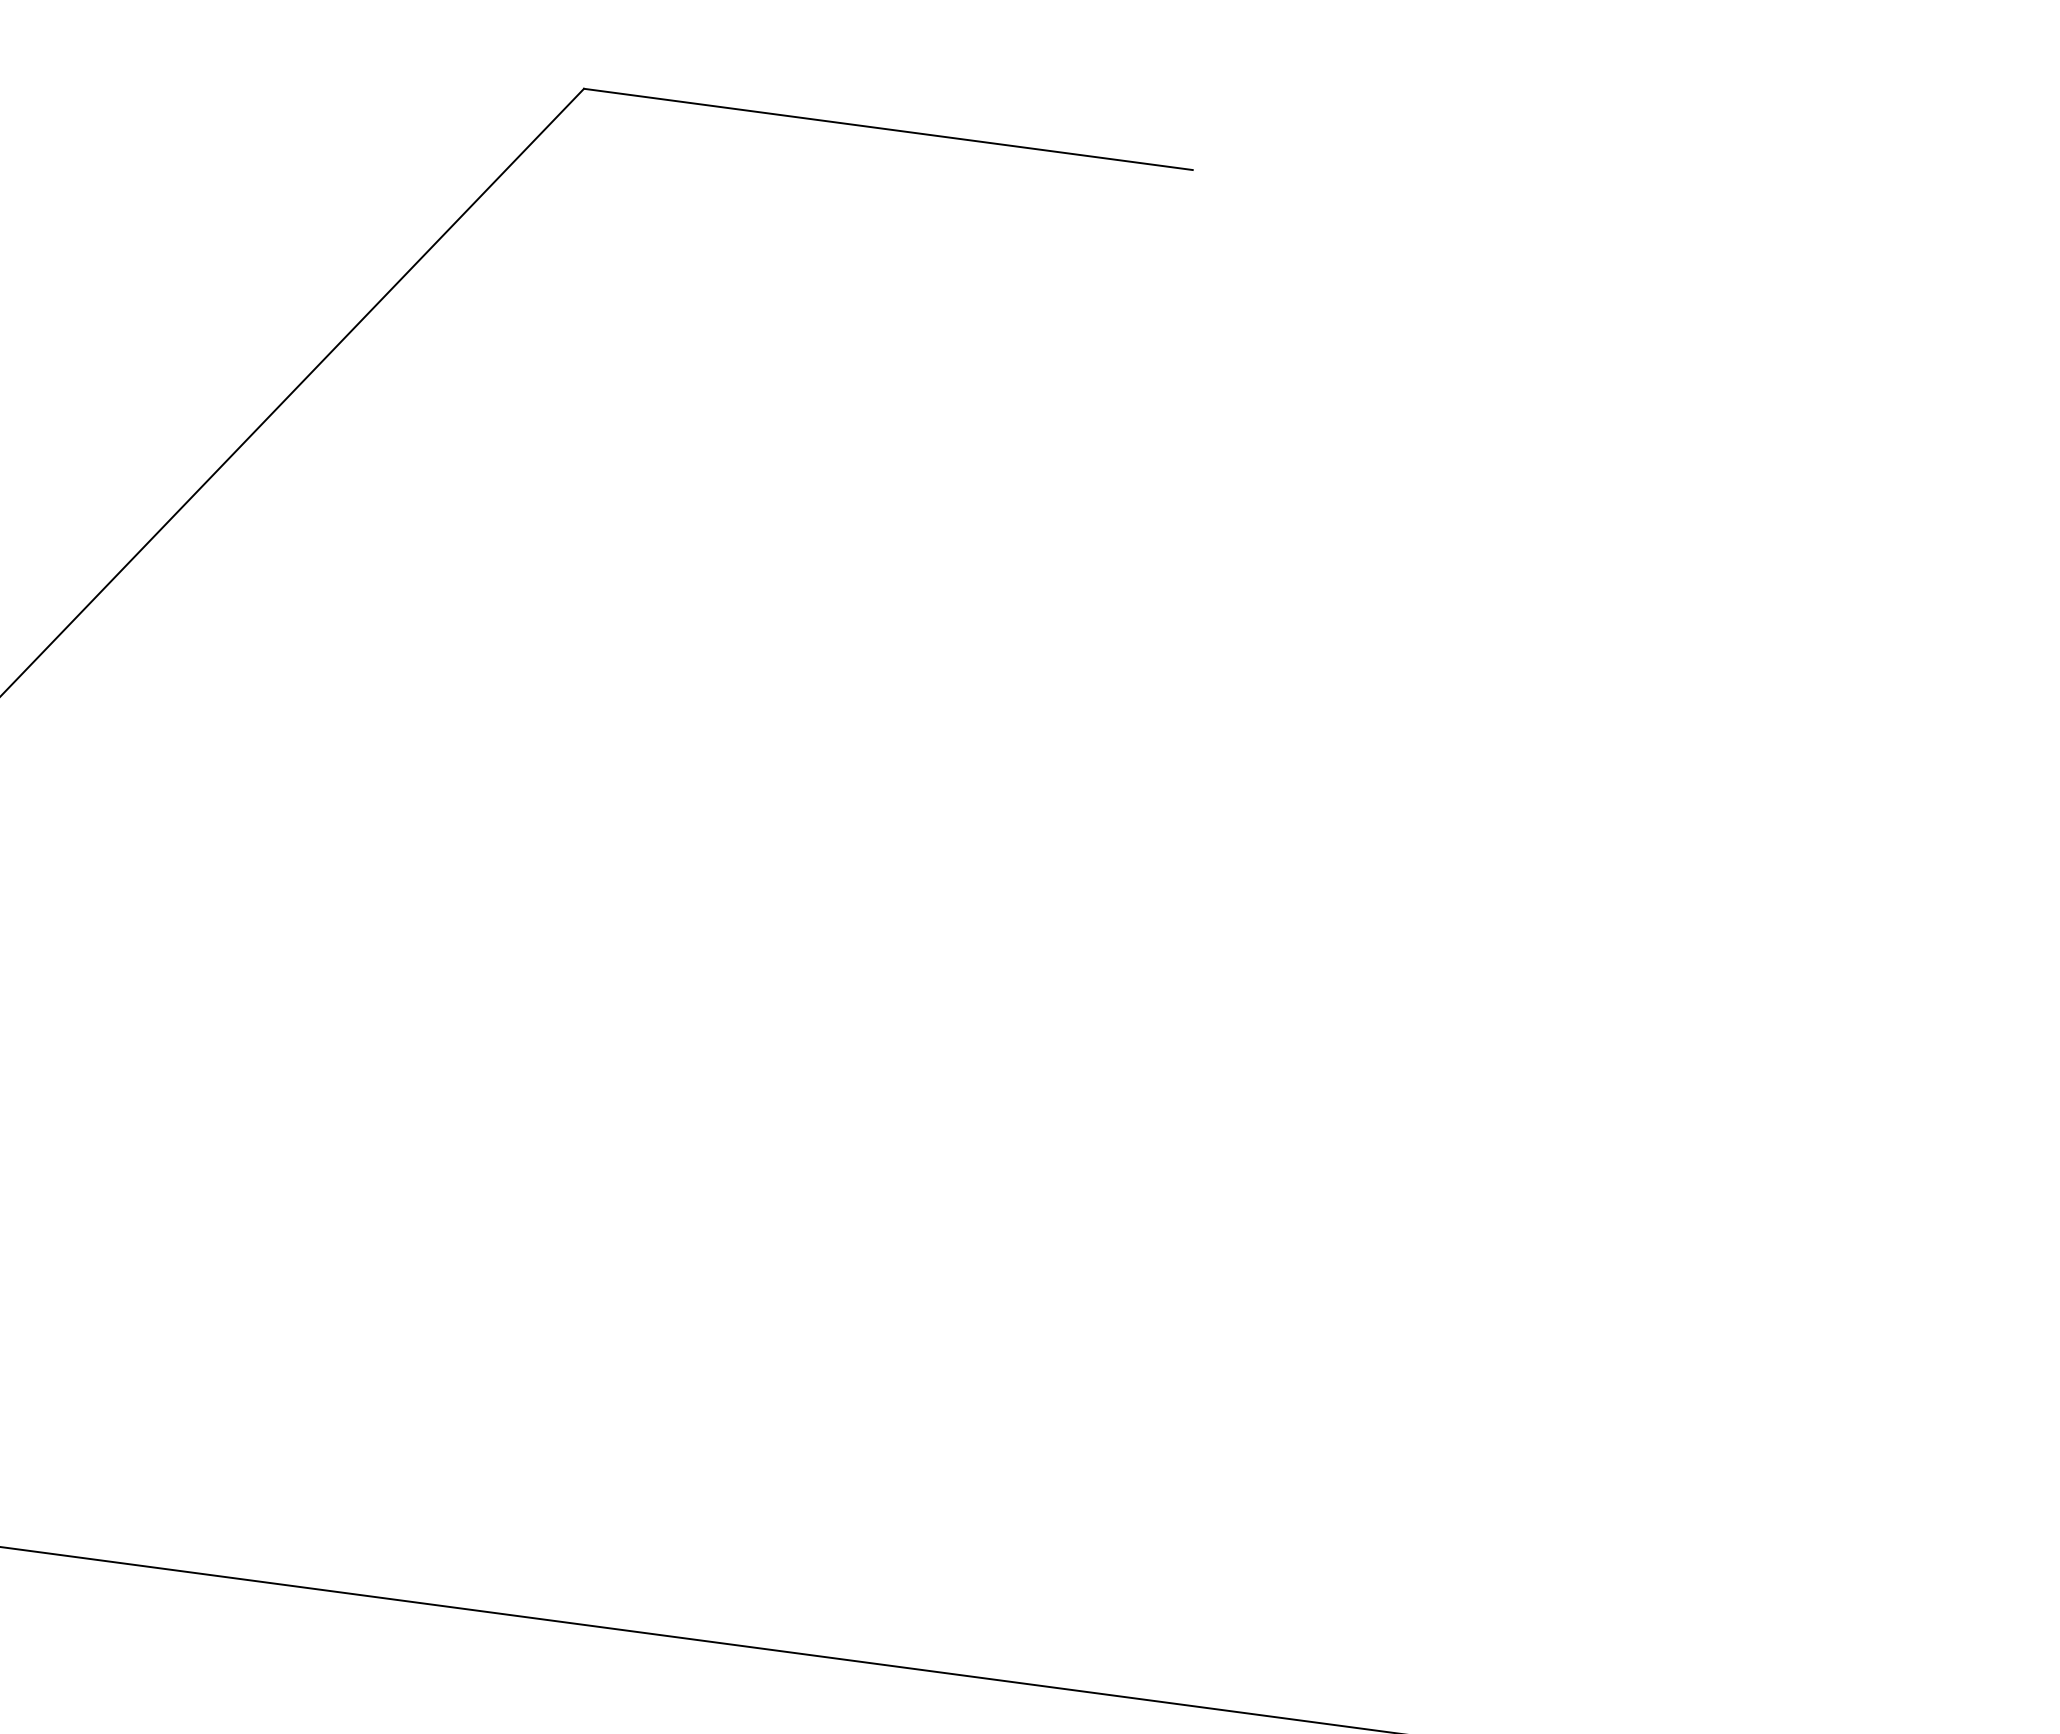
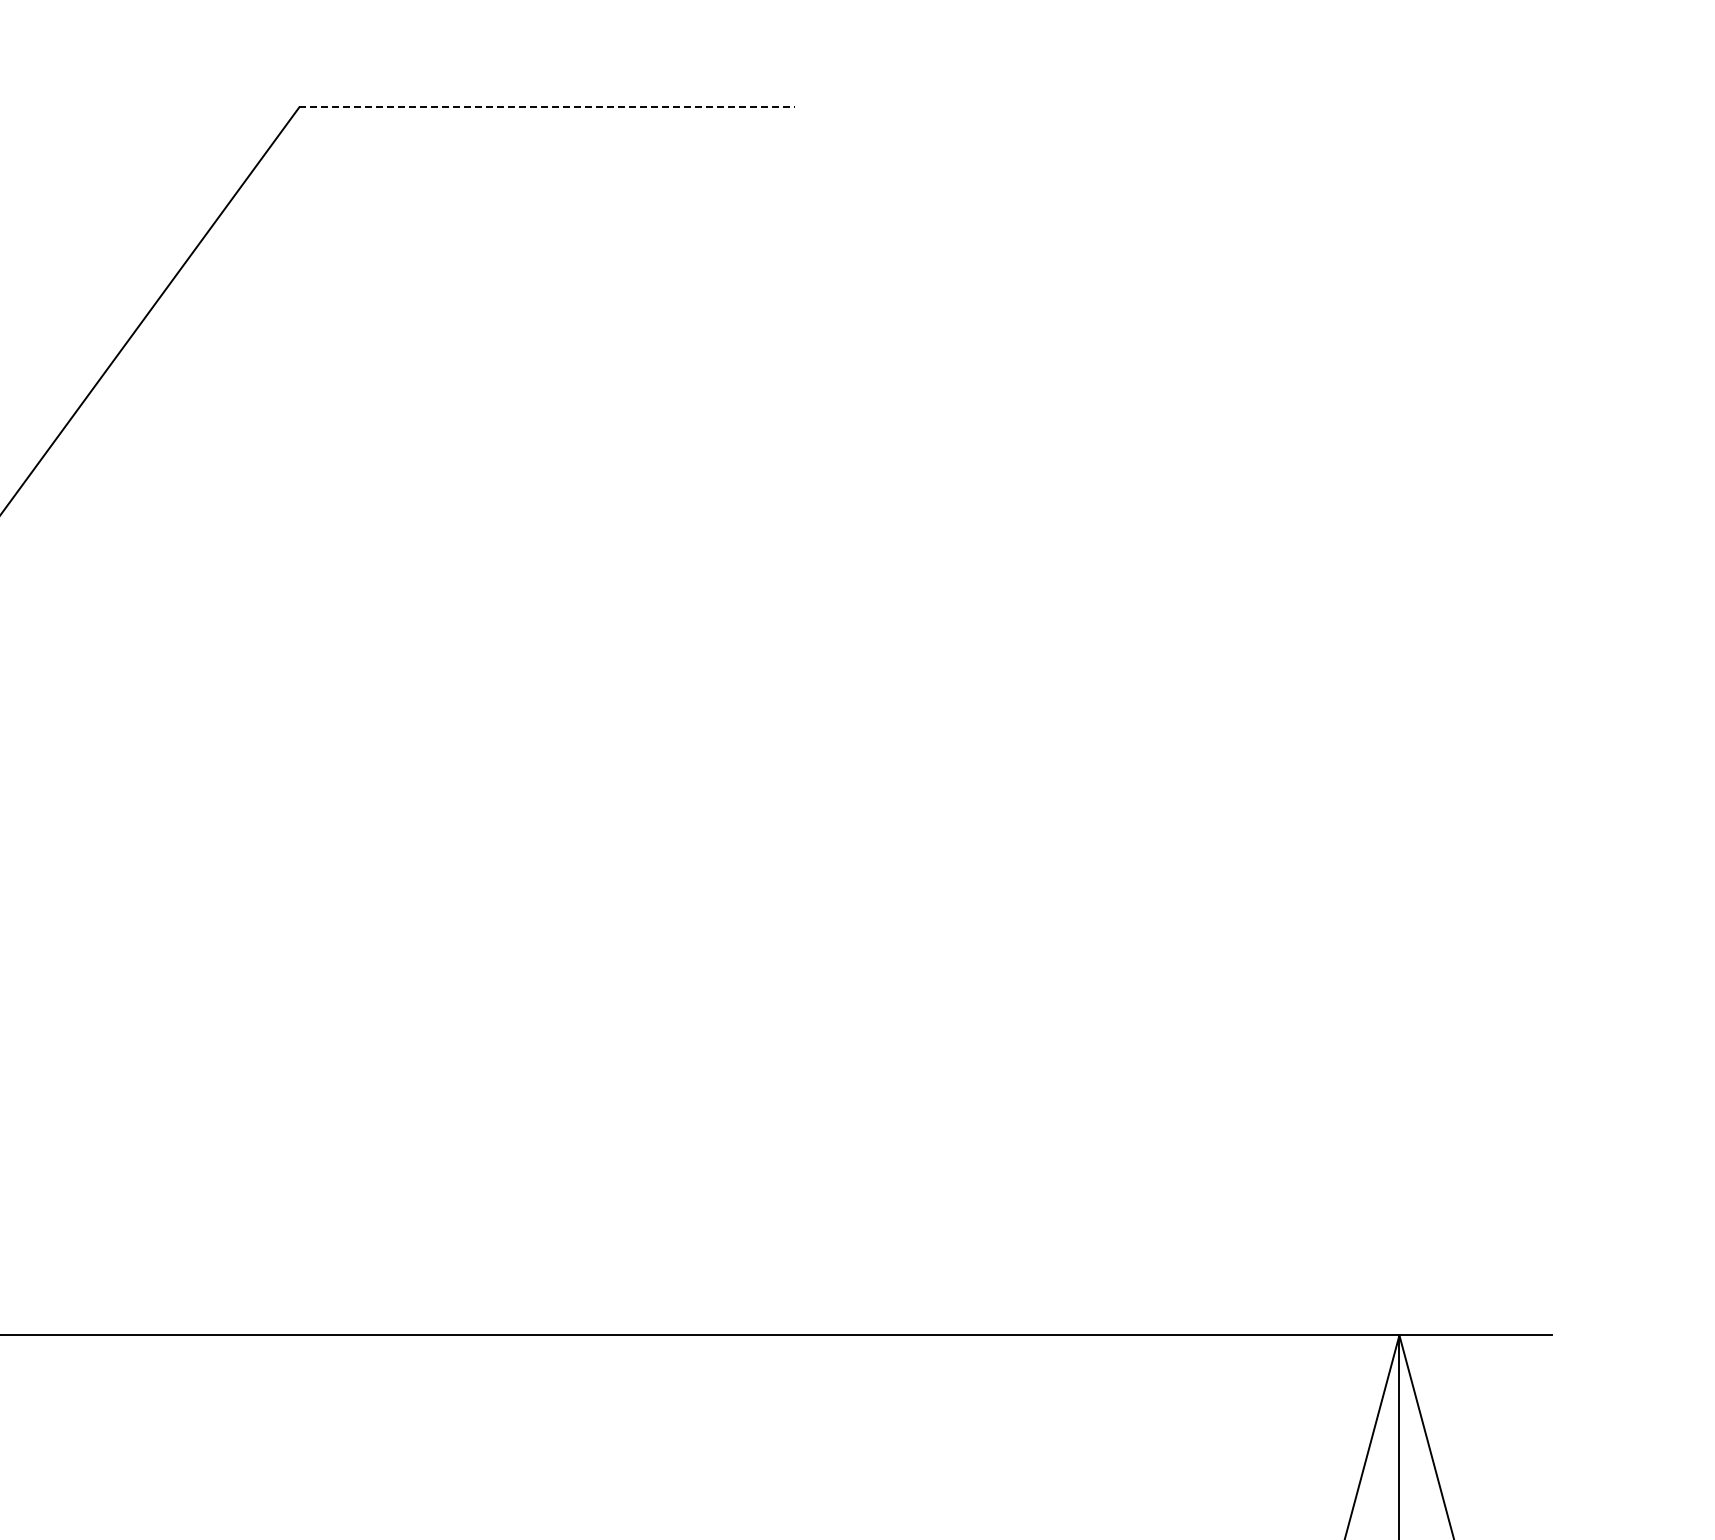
line: (888, 129) -> (547, 107), solid -> dashed

